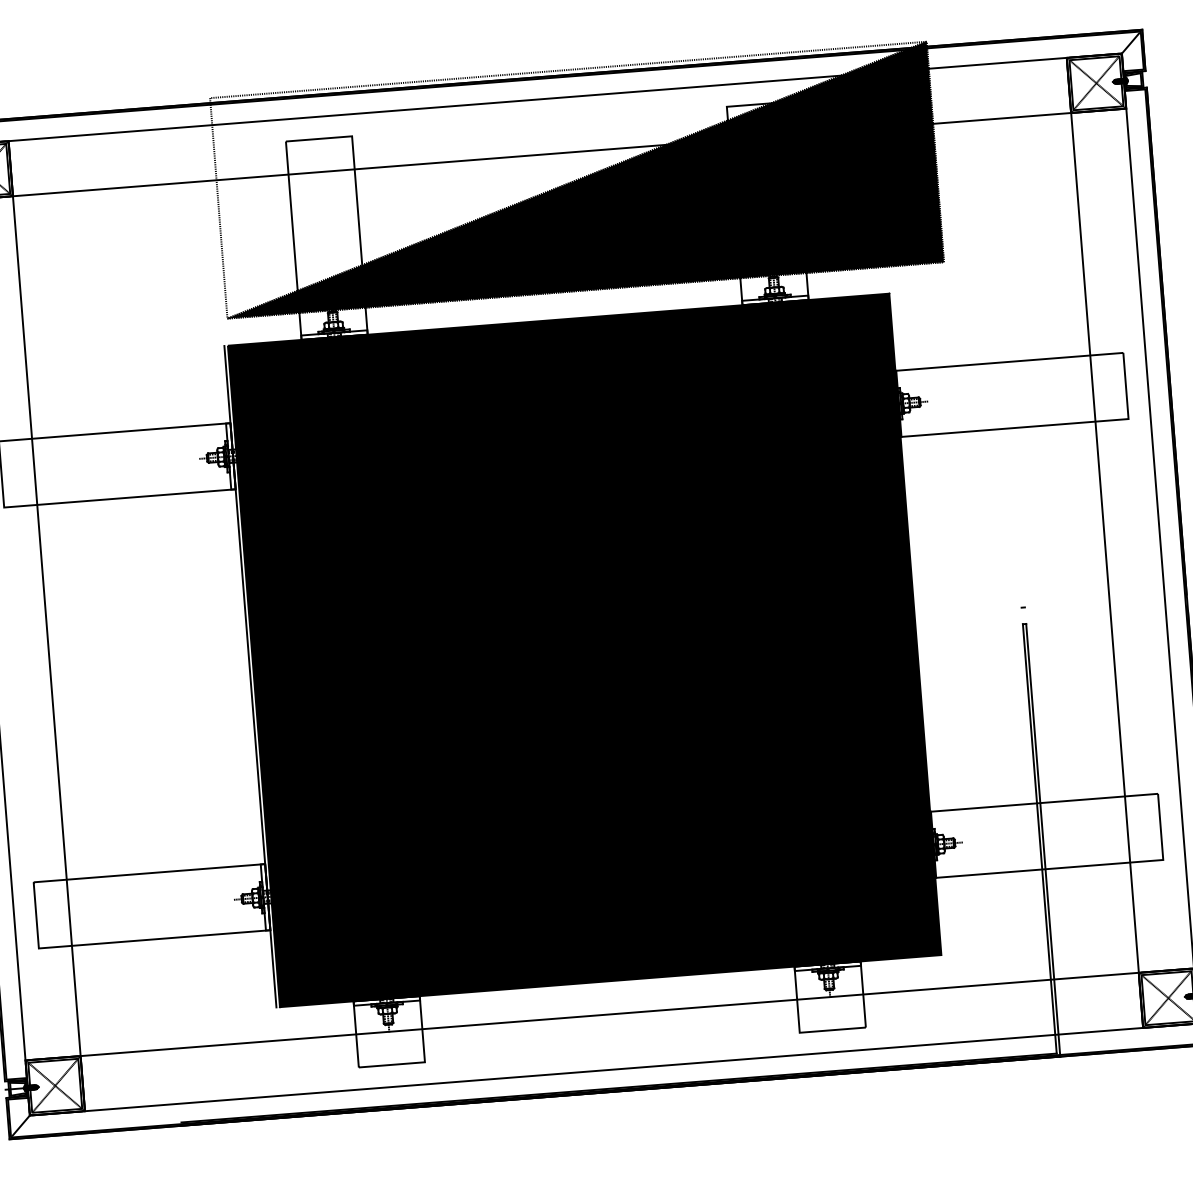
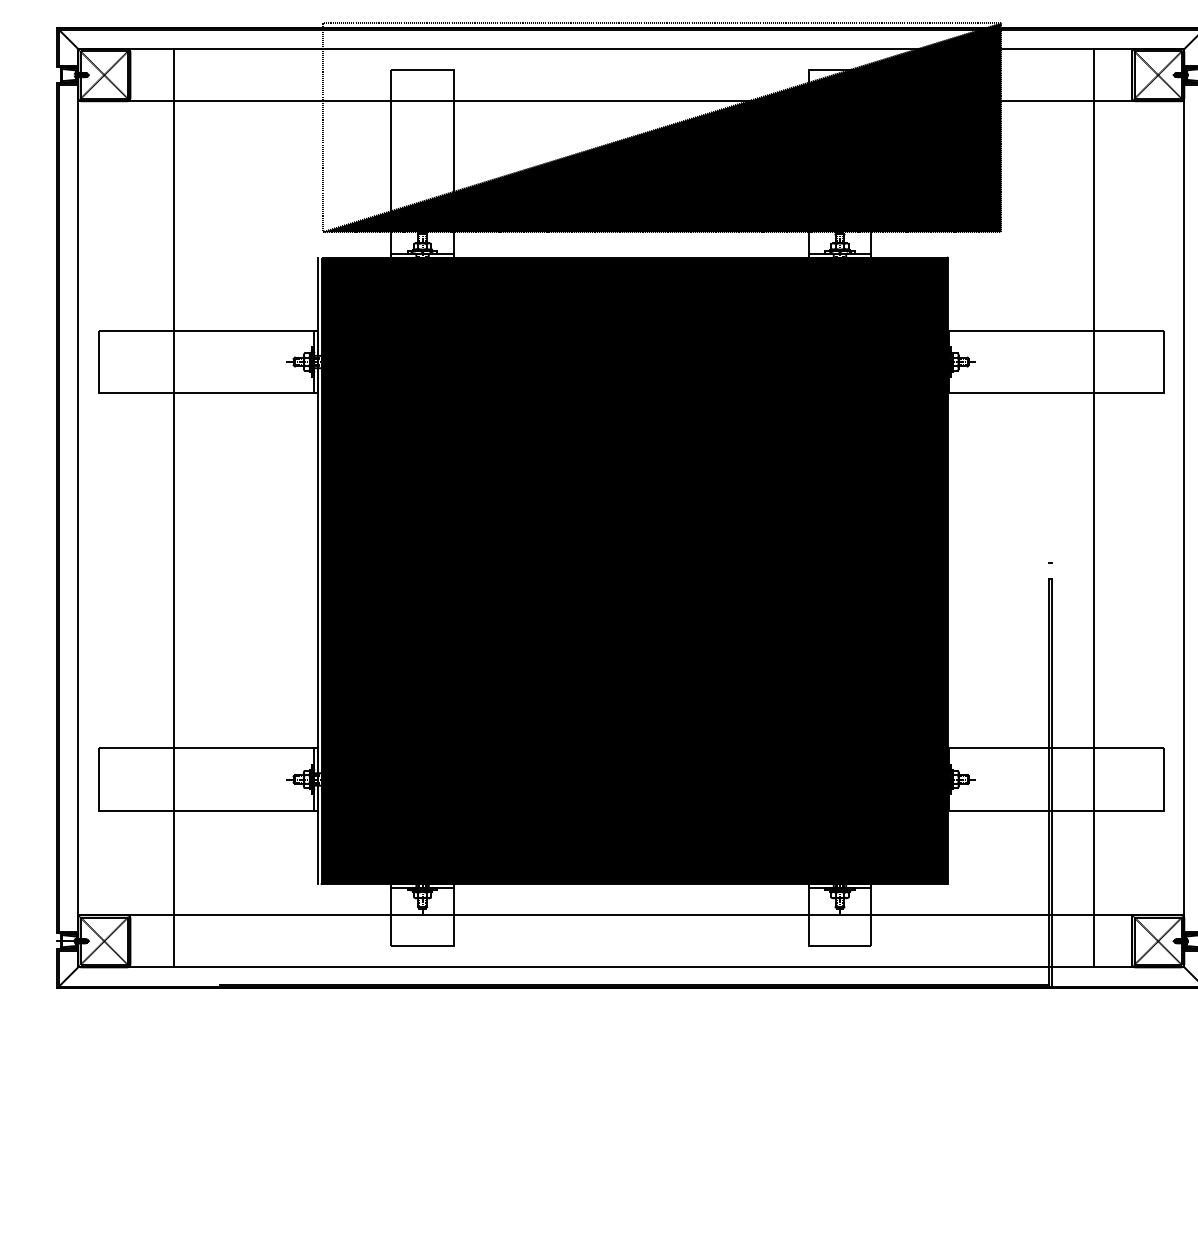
line: (1105, 543) -> (1094, 508), moved
line: (46, 626) -> (174, 508), moved

